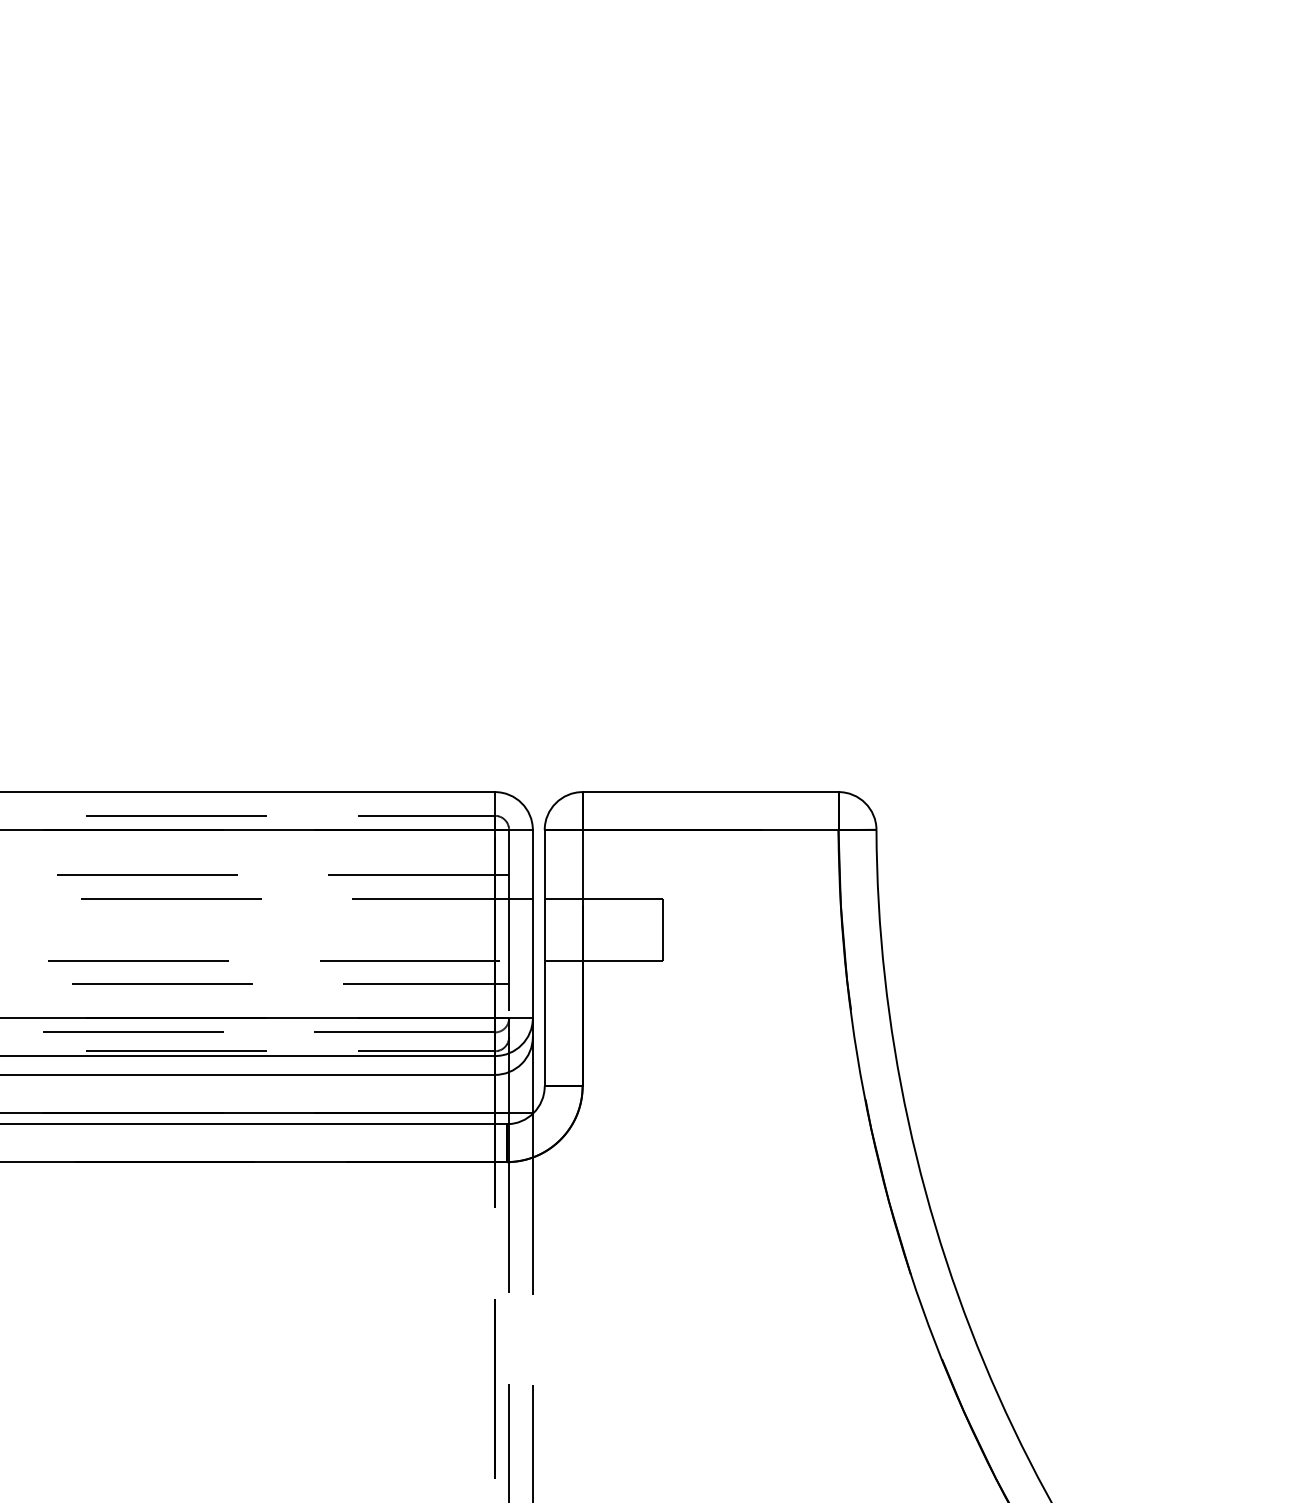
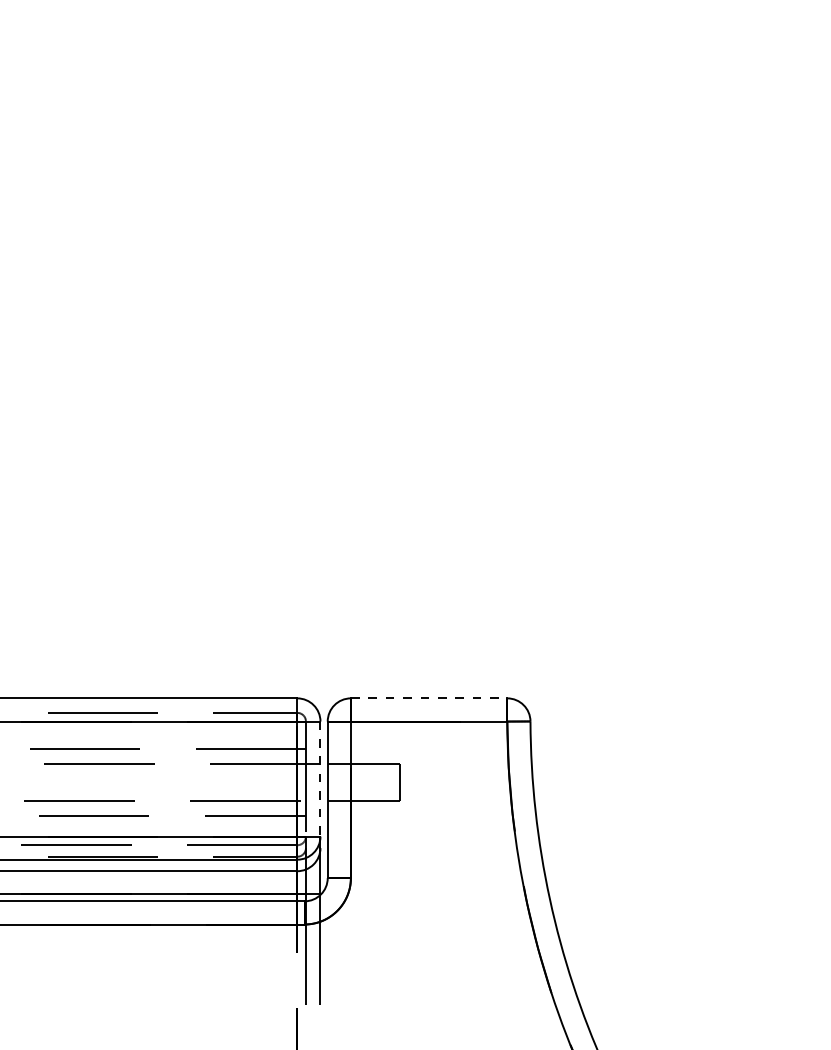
line: (711, 792) -> (429, 698), solid -> dashed
line: (532, 924) -> (320, 779), solid -> dashed

